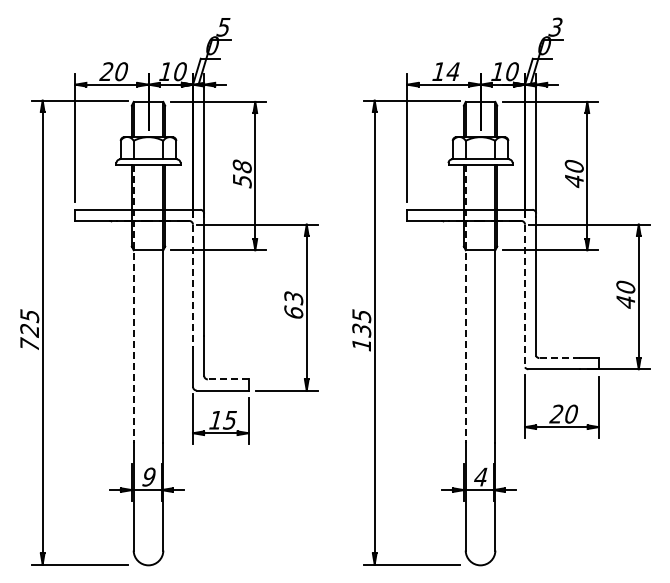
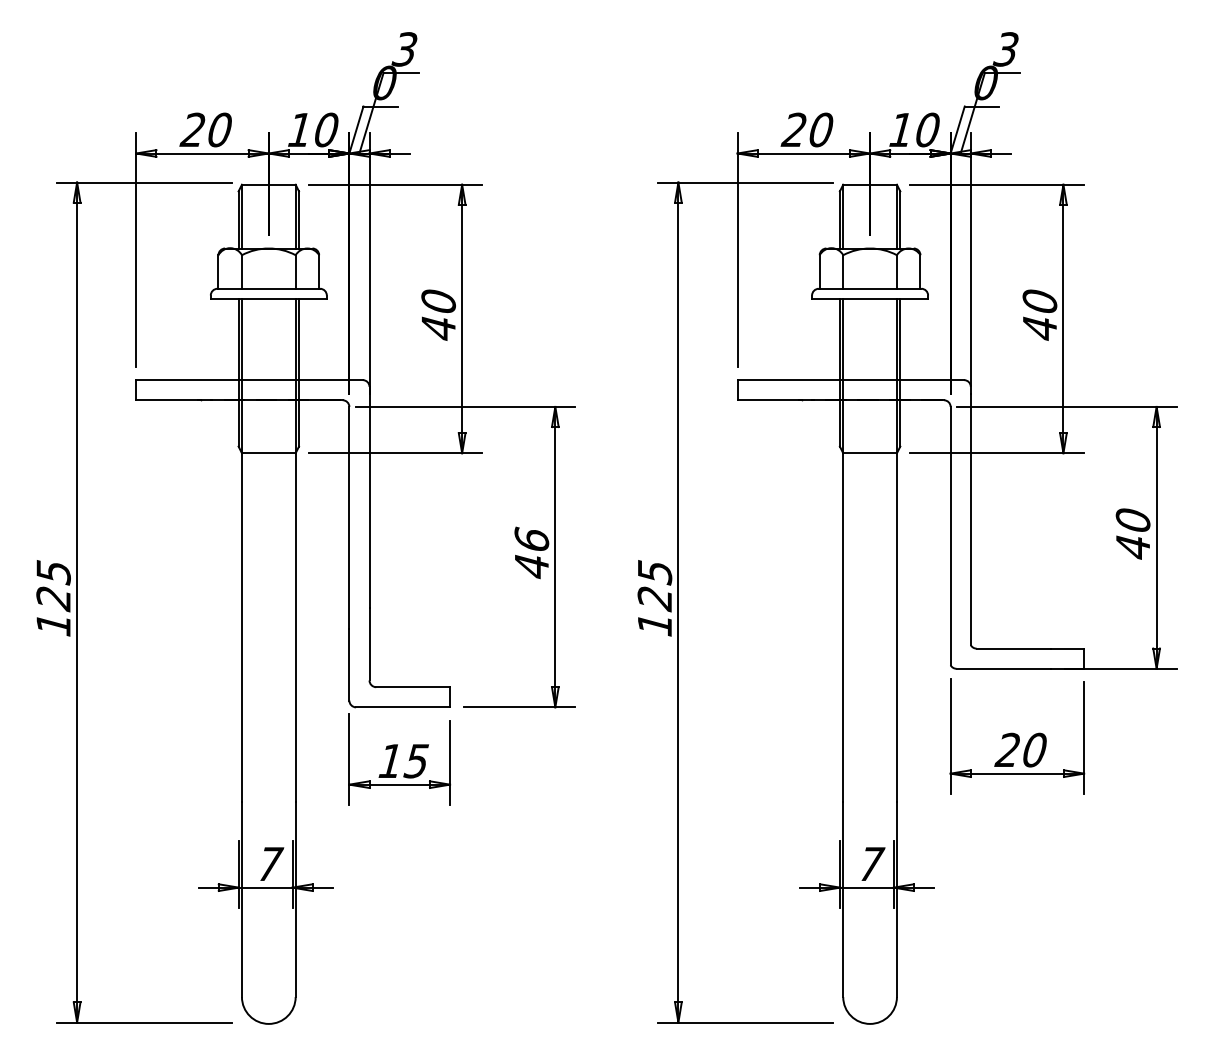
text: (224, 26) -> (406, 48), 5 -> 3
text: (445, 71) -> (806, 129), 14 -> 20
text: (242, 173) -> (438, 314), 58 -> 40
line: (193, 286) -> (350, 518), dashed -> solid
line: (525, 296) -> (951, 537), dashed -> solid
line: (133, 304) -> (241, 551), dashed -> solid
text: (293, 304) -> (531, 551), 63 -> 46
line: (465, 304) -> (842, 551), dashed -> solid
text: (361, 330) -> (654, 598), 135 -> 125
text: (29, 344) -> (53, 623), 725 -> 125
line: (559, 358) -> (1013, 649), dashed -> solid
line: (227, 379) -> (411, 687), dashed -> solid
text: (149, 476) -> (270, 863), 9 -> 7
text: (481, 476) -> (871, 863), 4 -> 7

